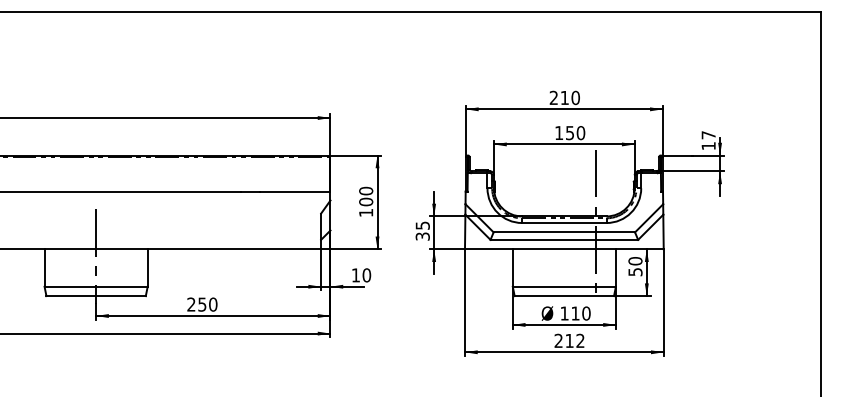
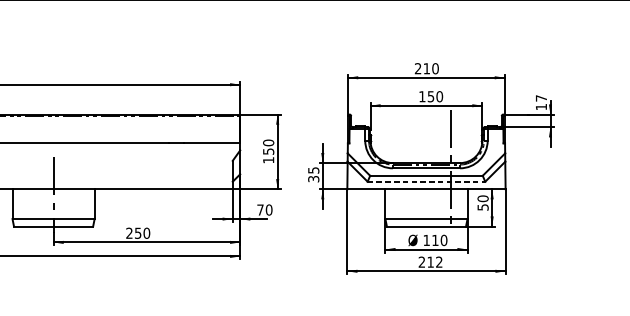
text: (366, 201) -> (268, 151), 100 -> 150
line: (564, 239) -> (426, 181), solid -> dashed
text: (355, 275) -> (260, 210), 10 -> 70

